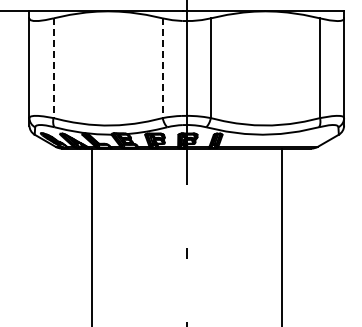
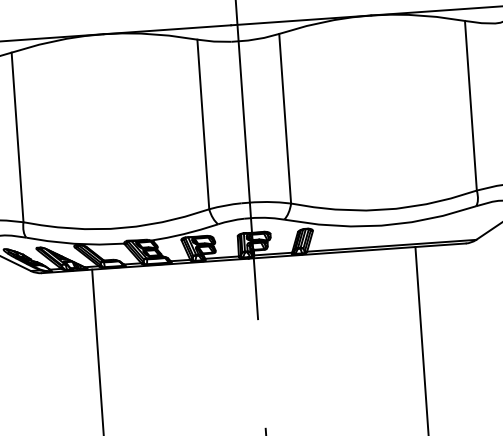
line: (53, 68) -> (17, 137), dashed -> solid
line: (162, 68) -> (202, 124), dashed -> solid

